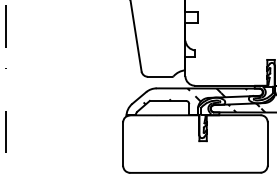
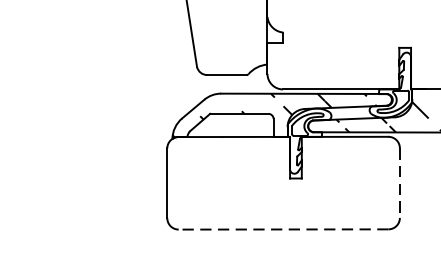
line: (267, 143) -> (399, 182), solid -> dashed
line: (194, 172) -> (282, 228), solid -> dashed

